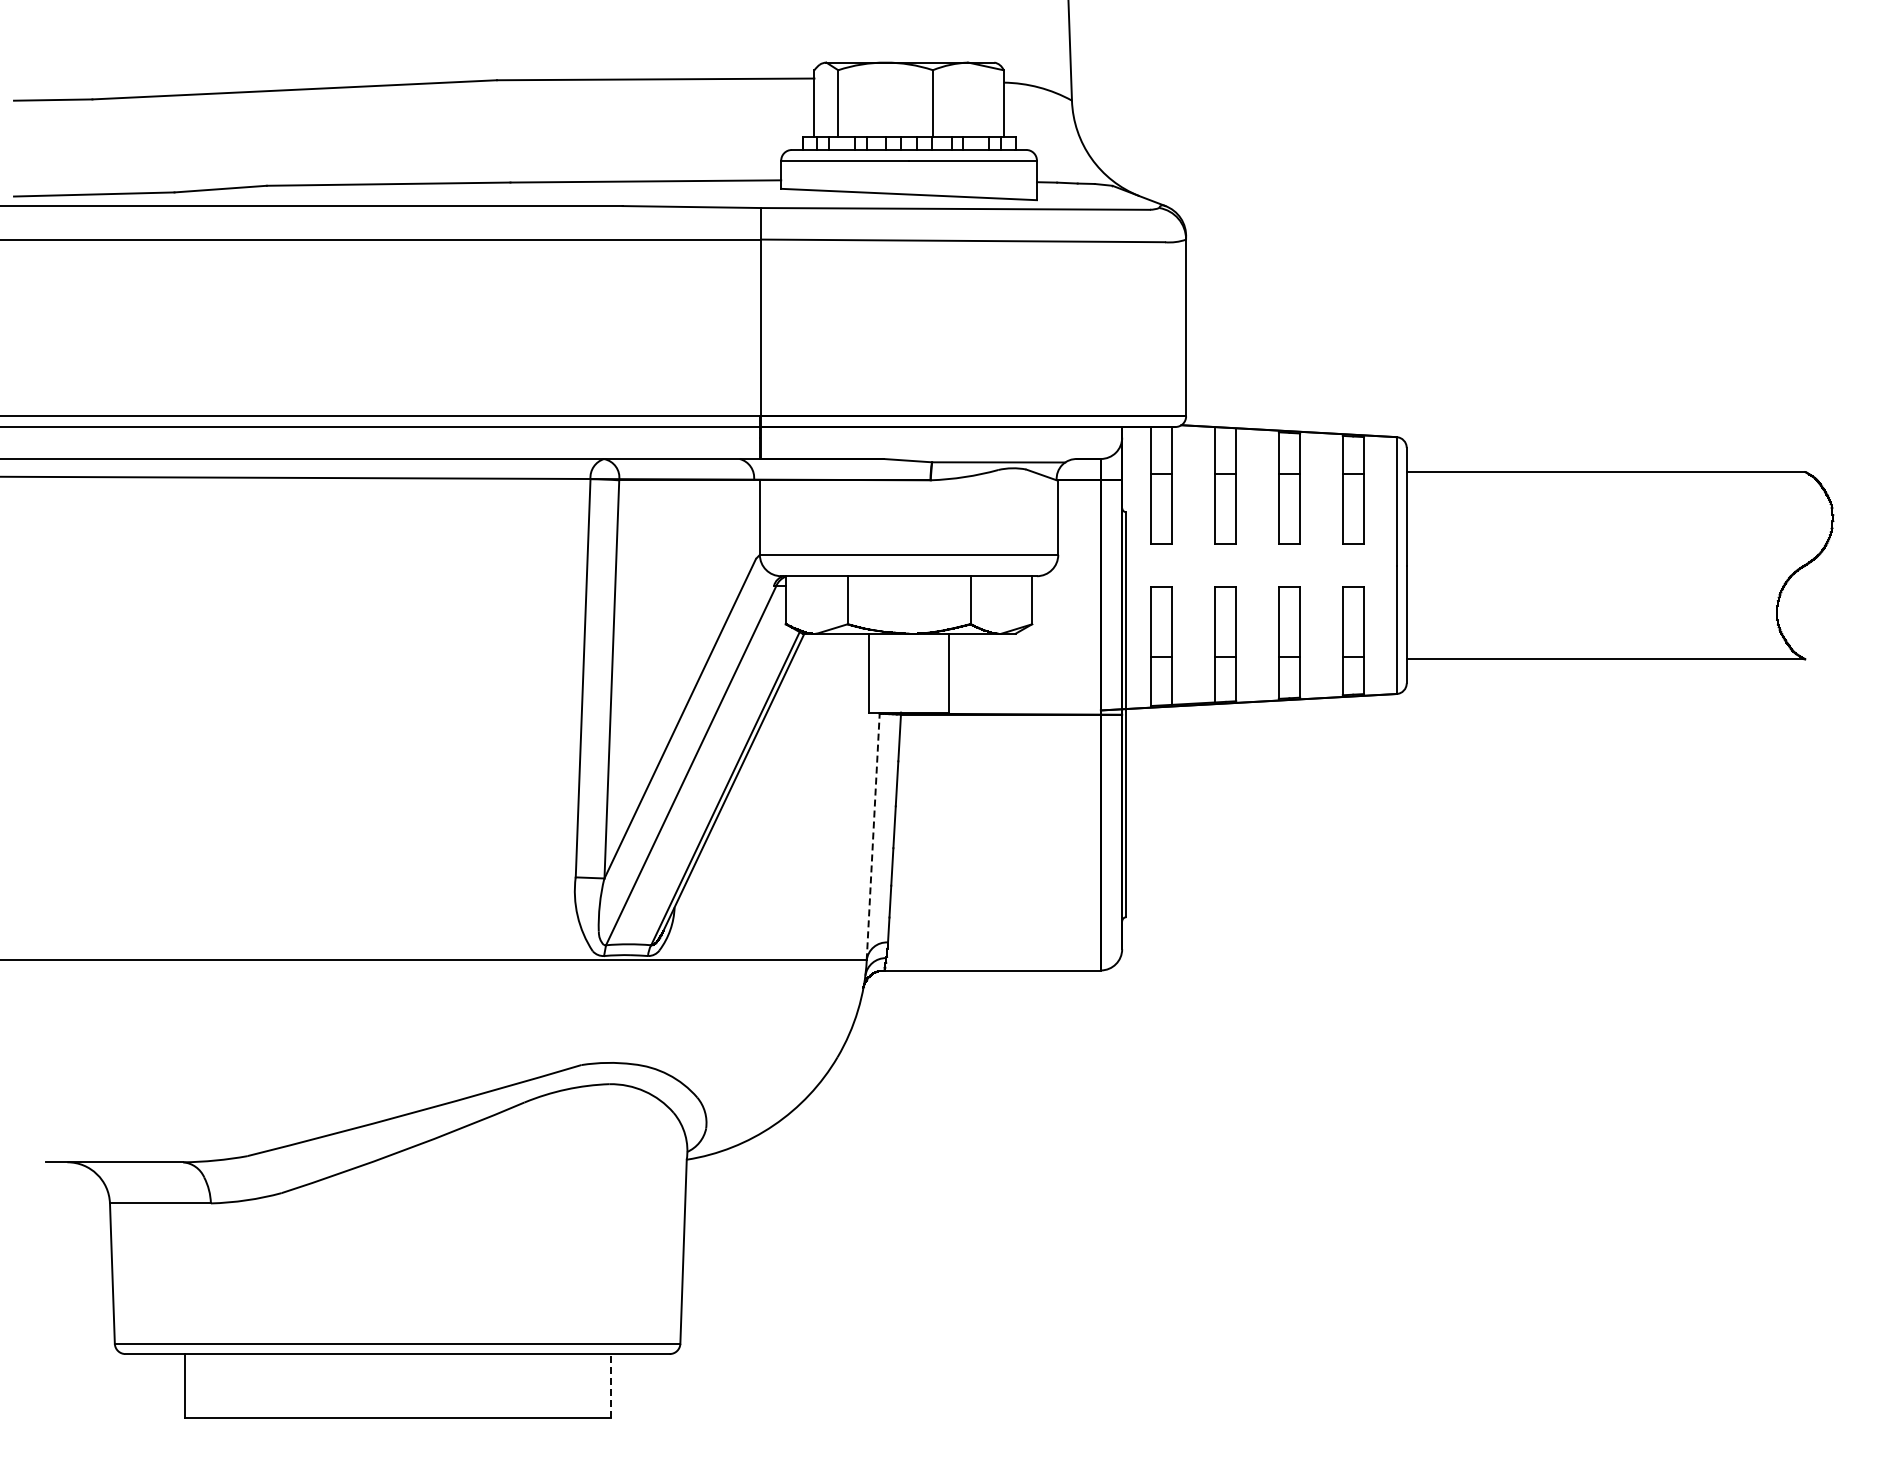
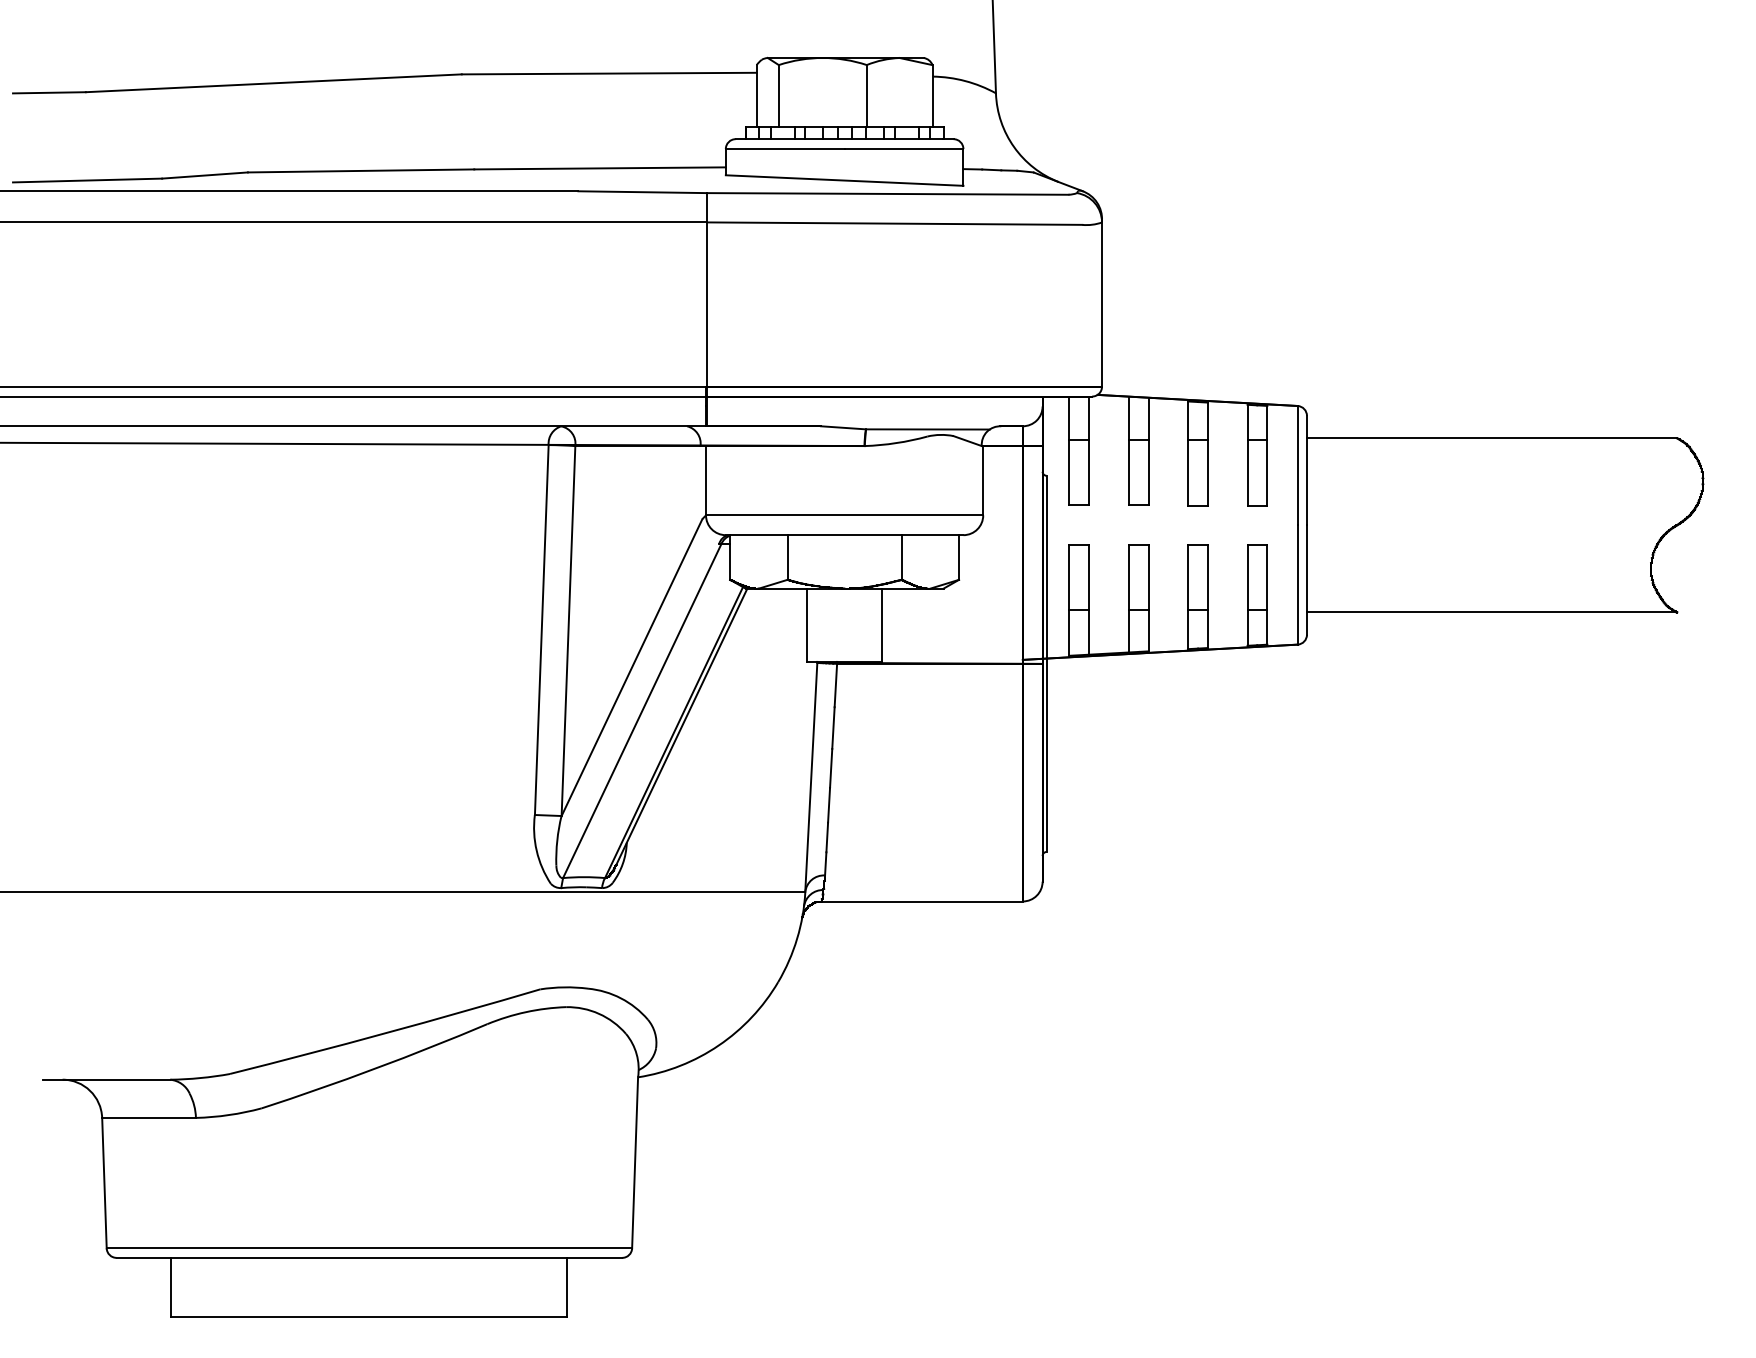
line: (873, 835) -> (811, 776), dashed -> solid
line: (610, 1386) -> (567, 1288), dashed -> solid

